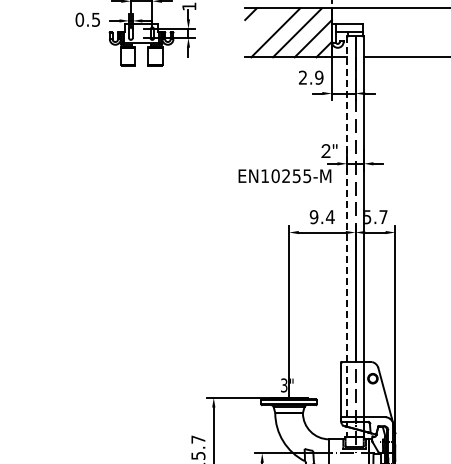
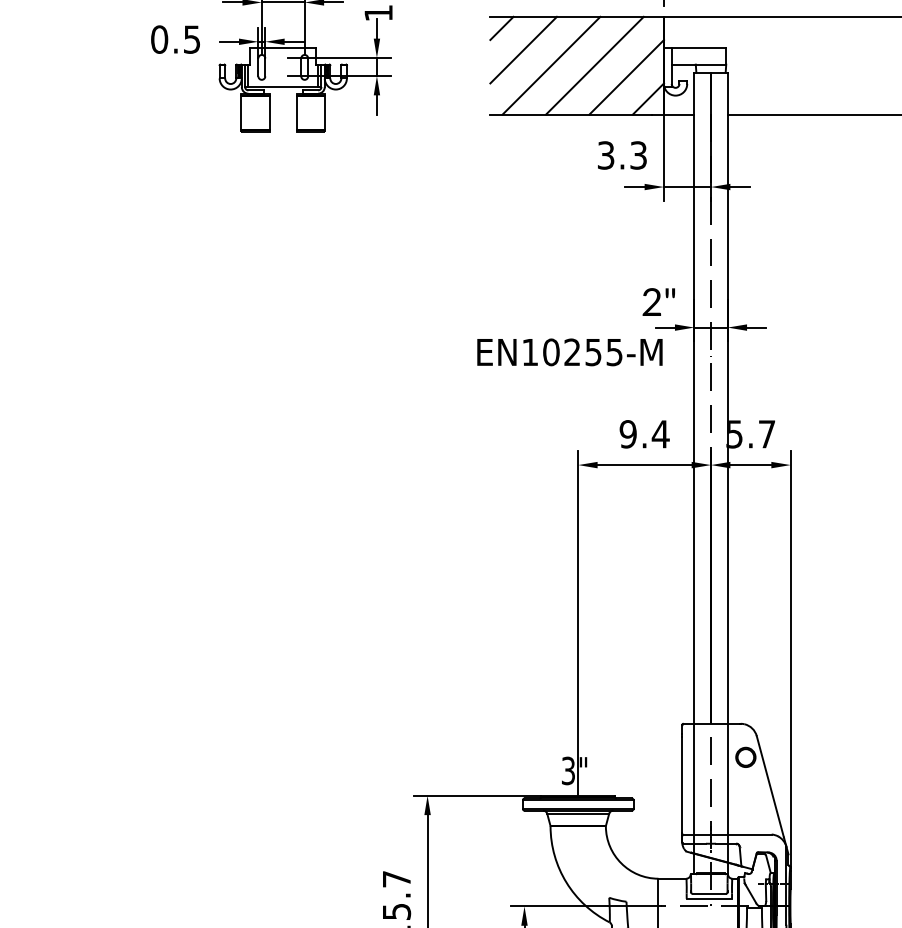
line: (261, 24) -> (523, 48), added
text: (311, 77) -> (623, 154), 2.9 -> 3.3
line: (347, 237) -> (695, 475), dashed -> solid

